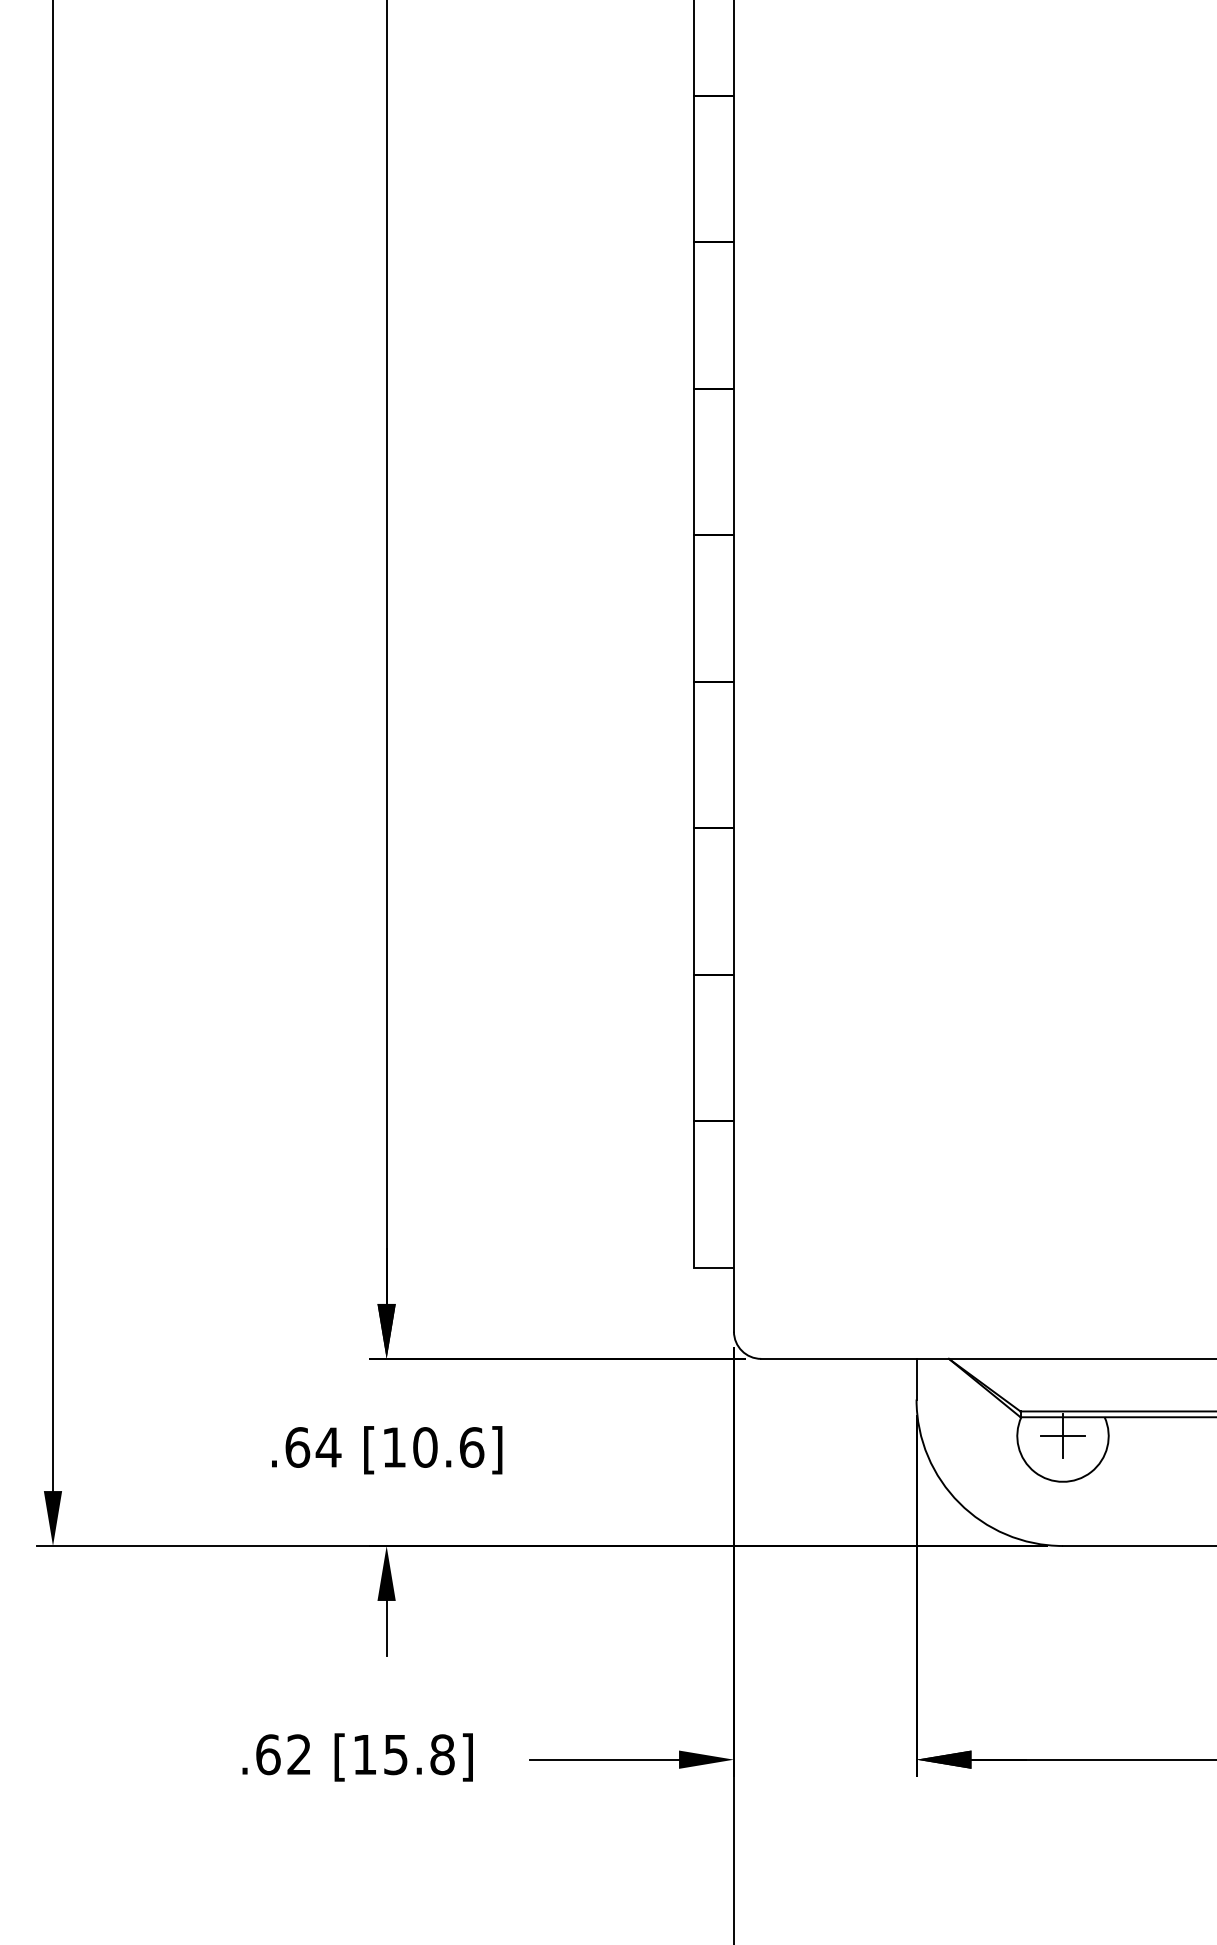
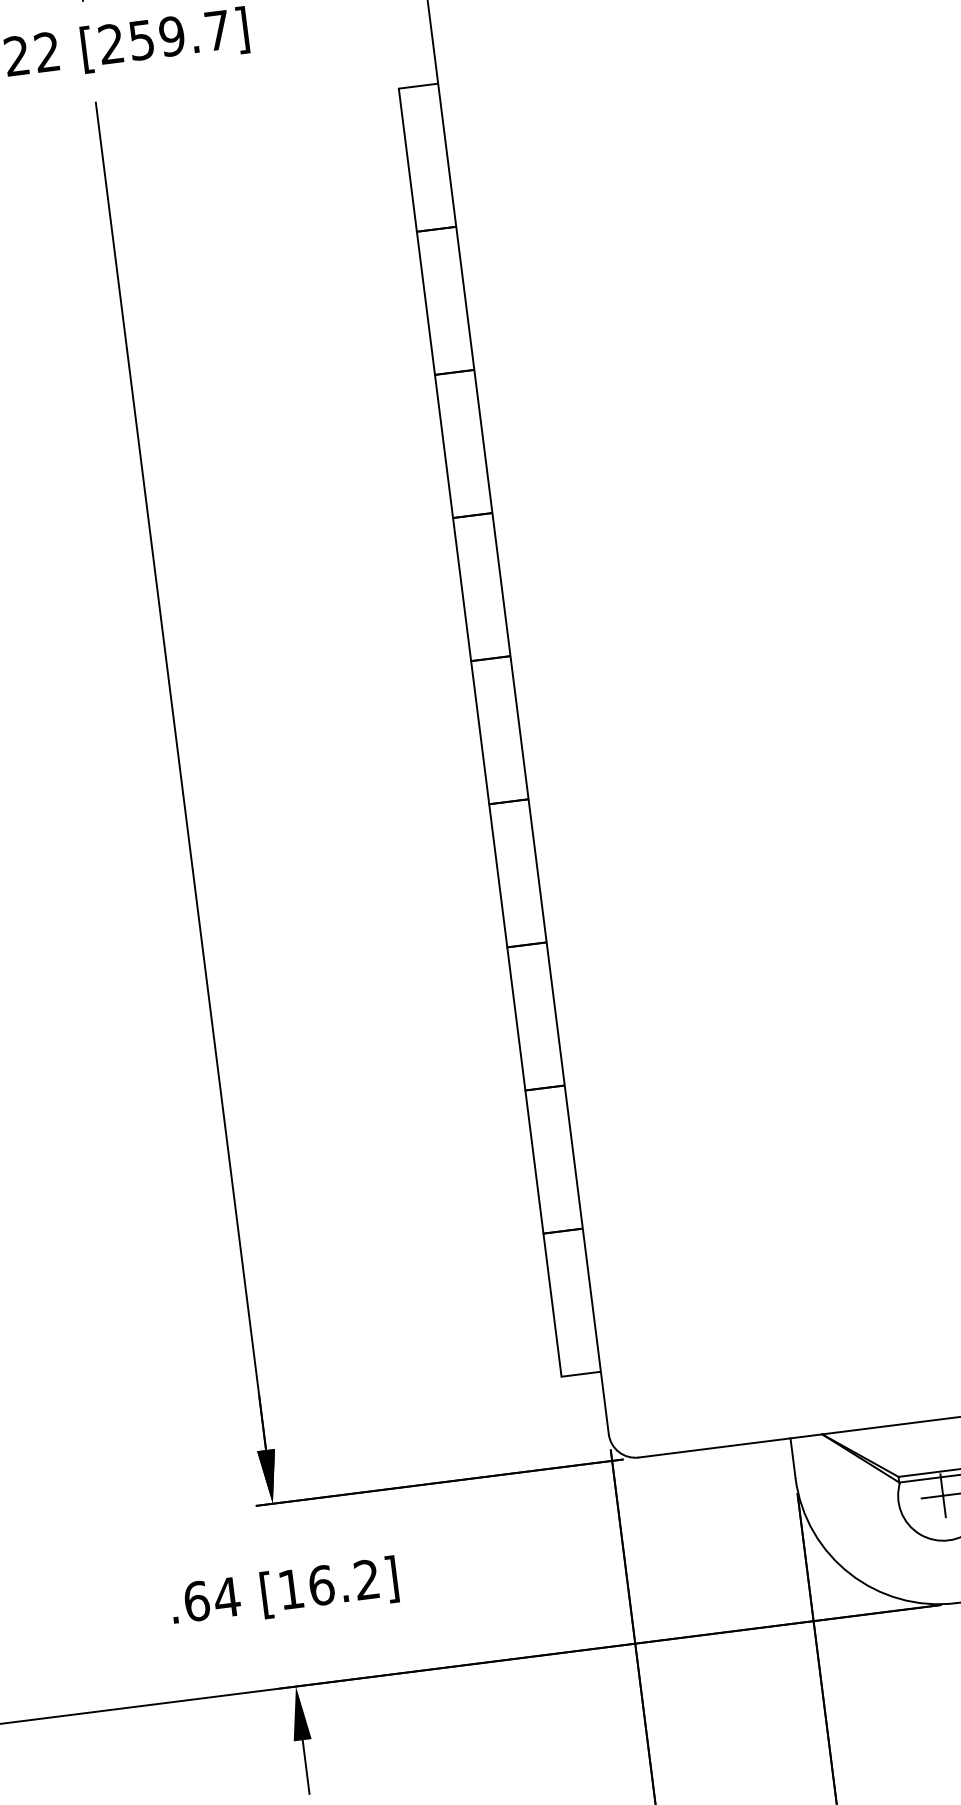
text: (448, 1447) -> (344, 1582), [10.6] -> [16.2]

